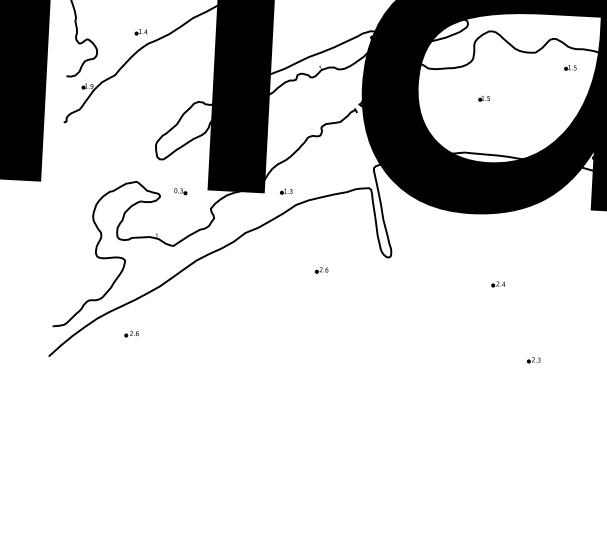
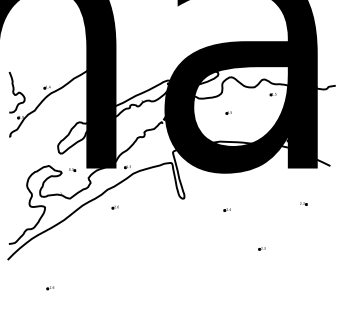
part: (319, 270) -> (114, 207), moved
part: (496, 283) -> (226, 209), moved
part: (131, 335) -> (50, 288), moved

